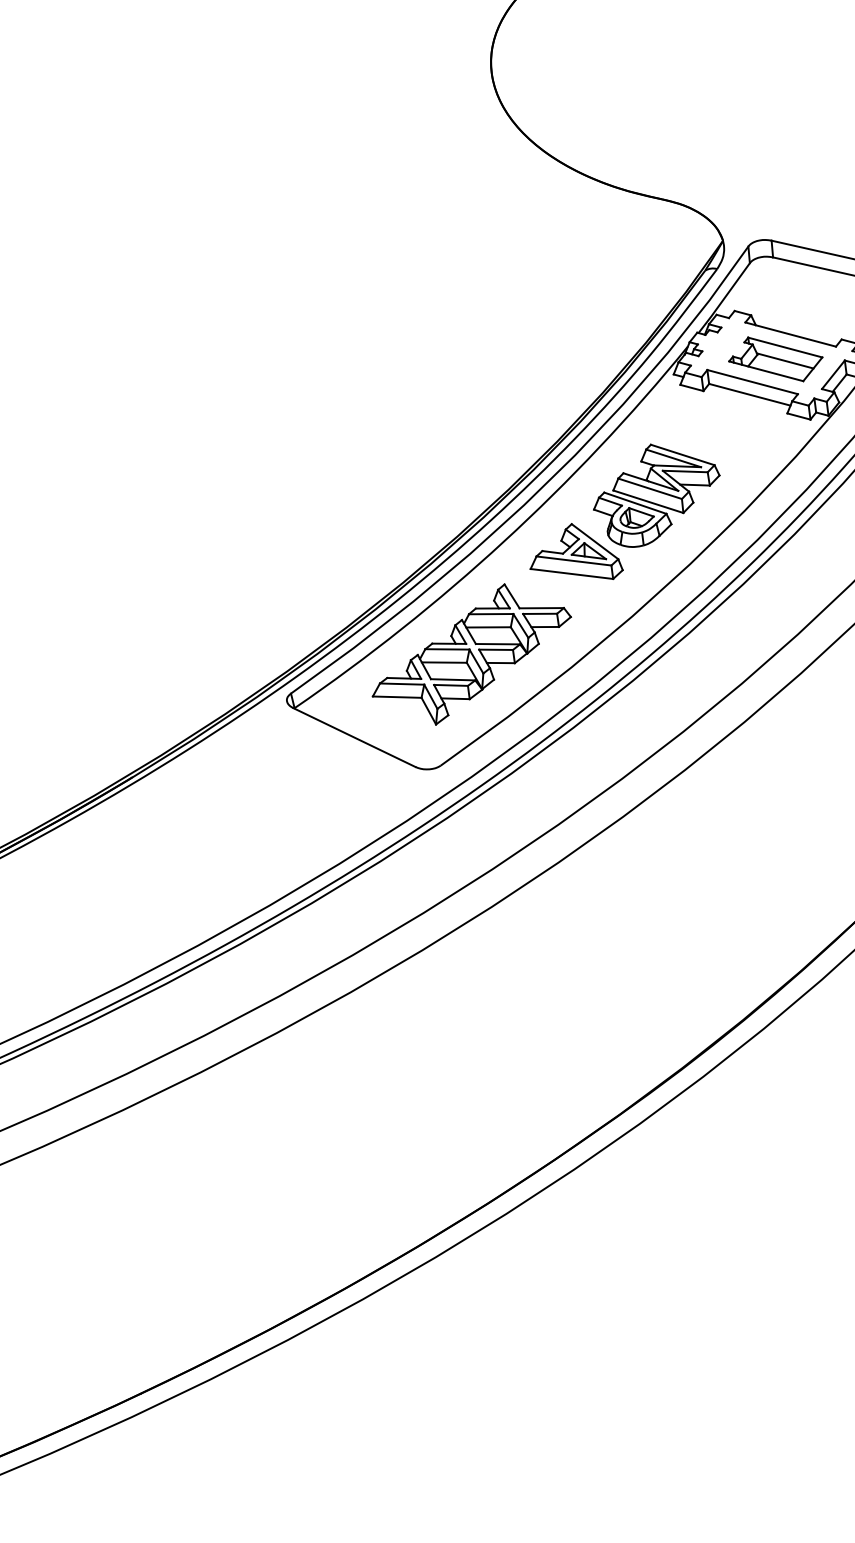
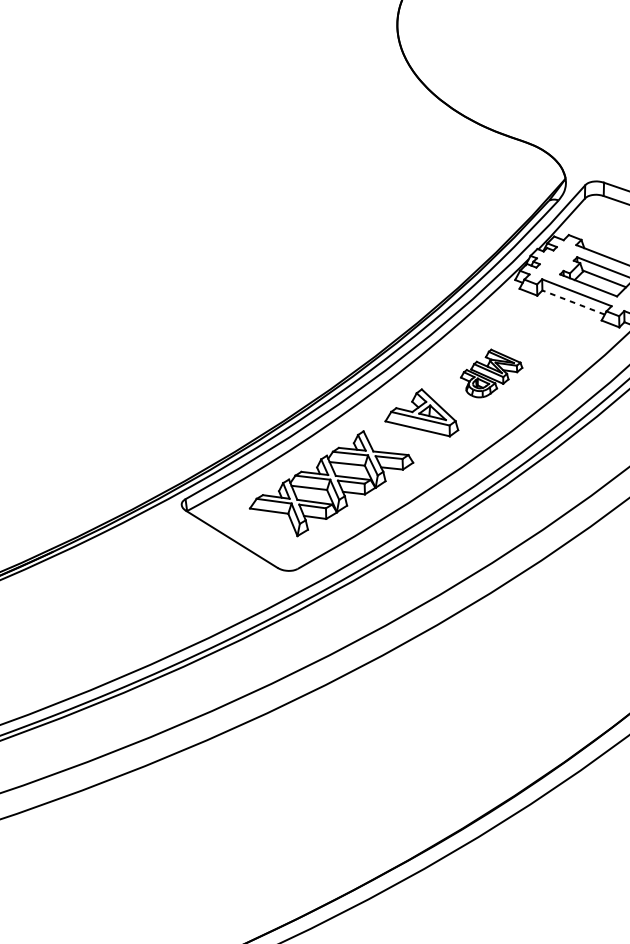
line: (749, 394) -> (573, 302), solid -> dashed
part: (656, 495) -> (491, 374), size x0.6

